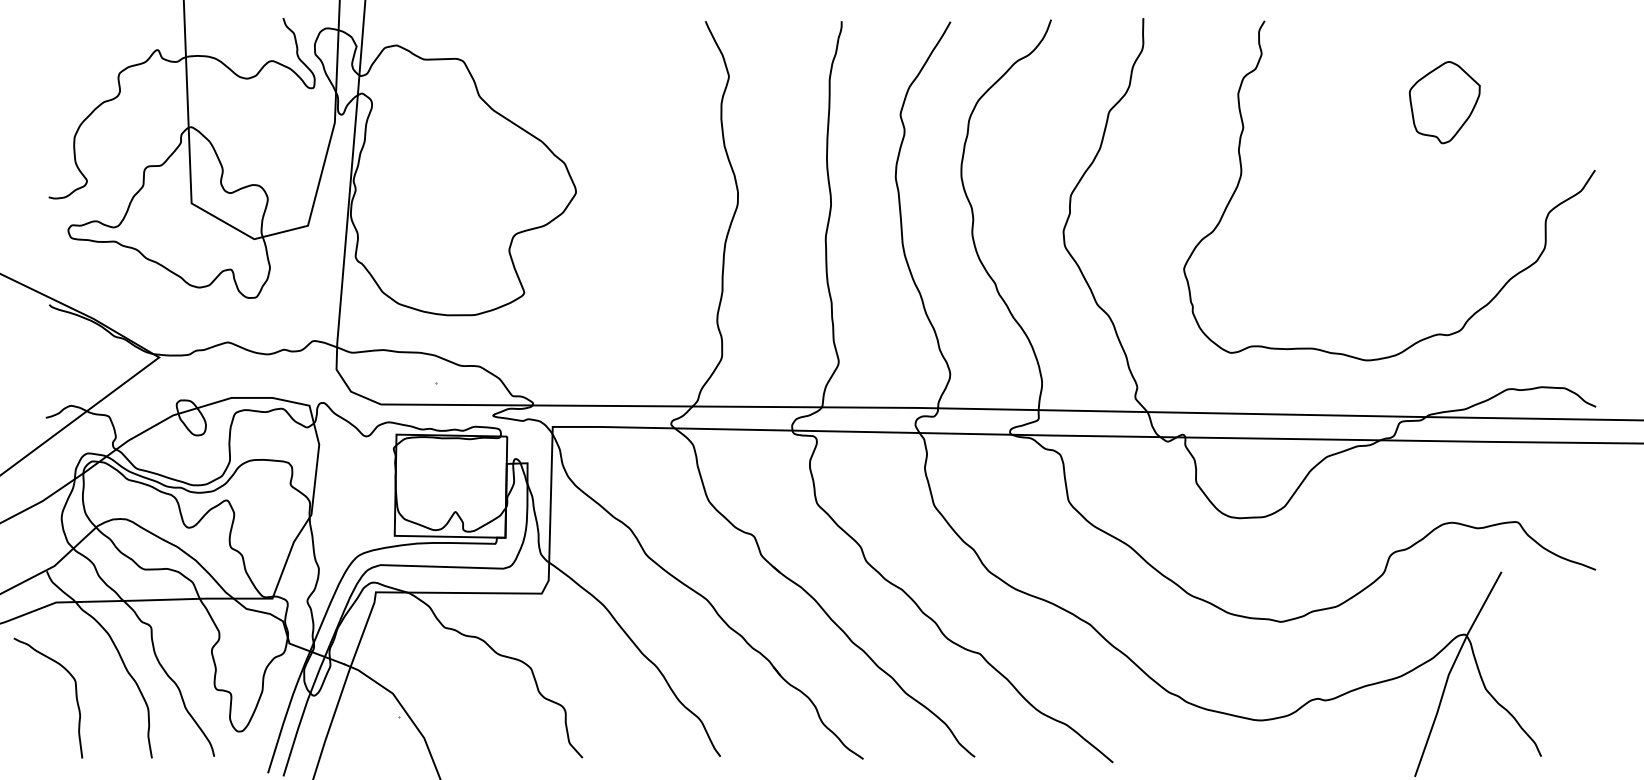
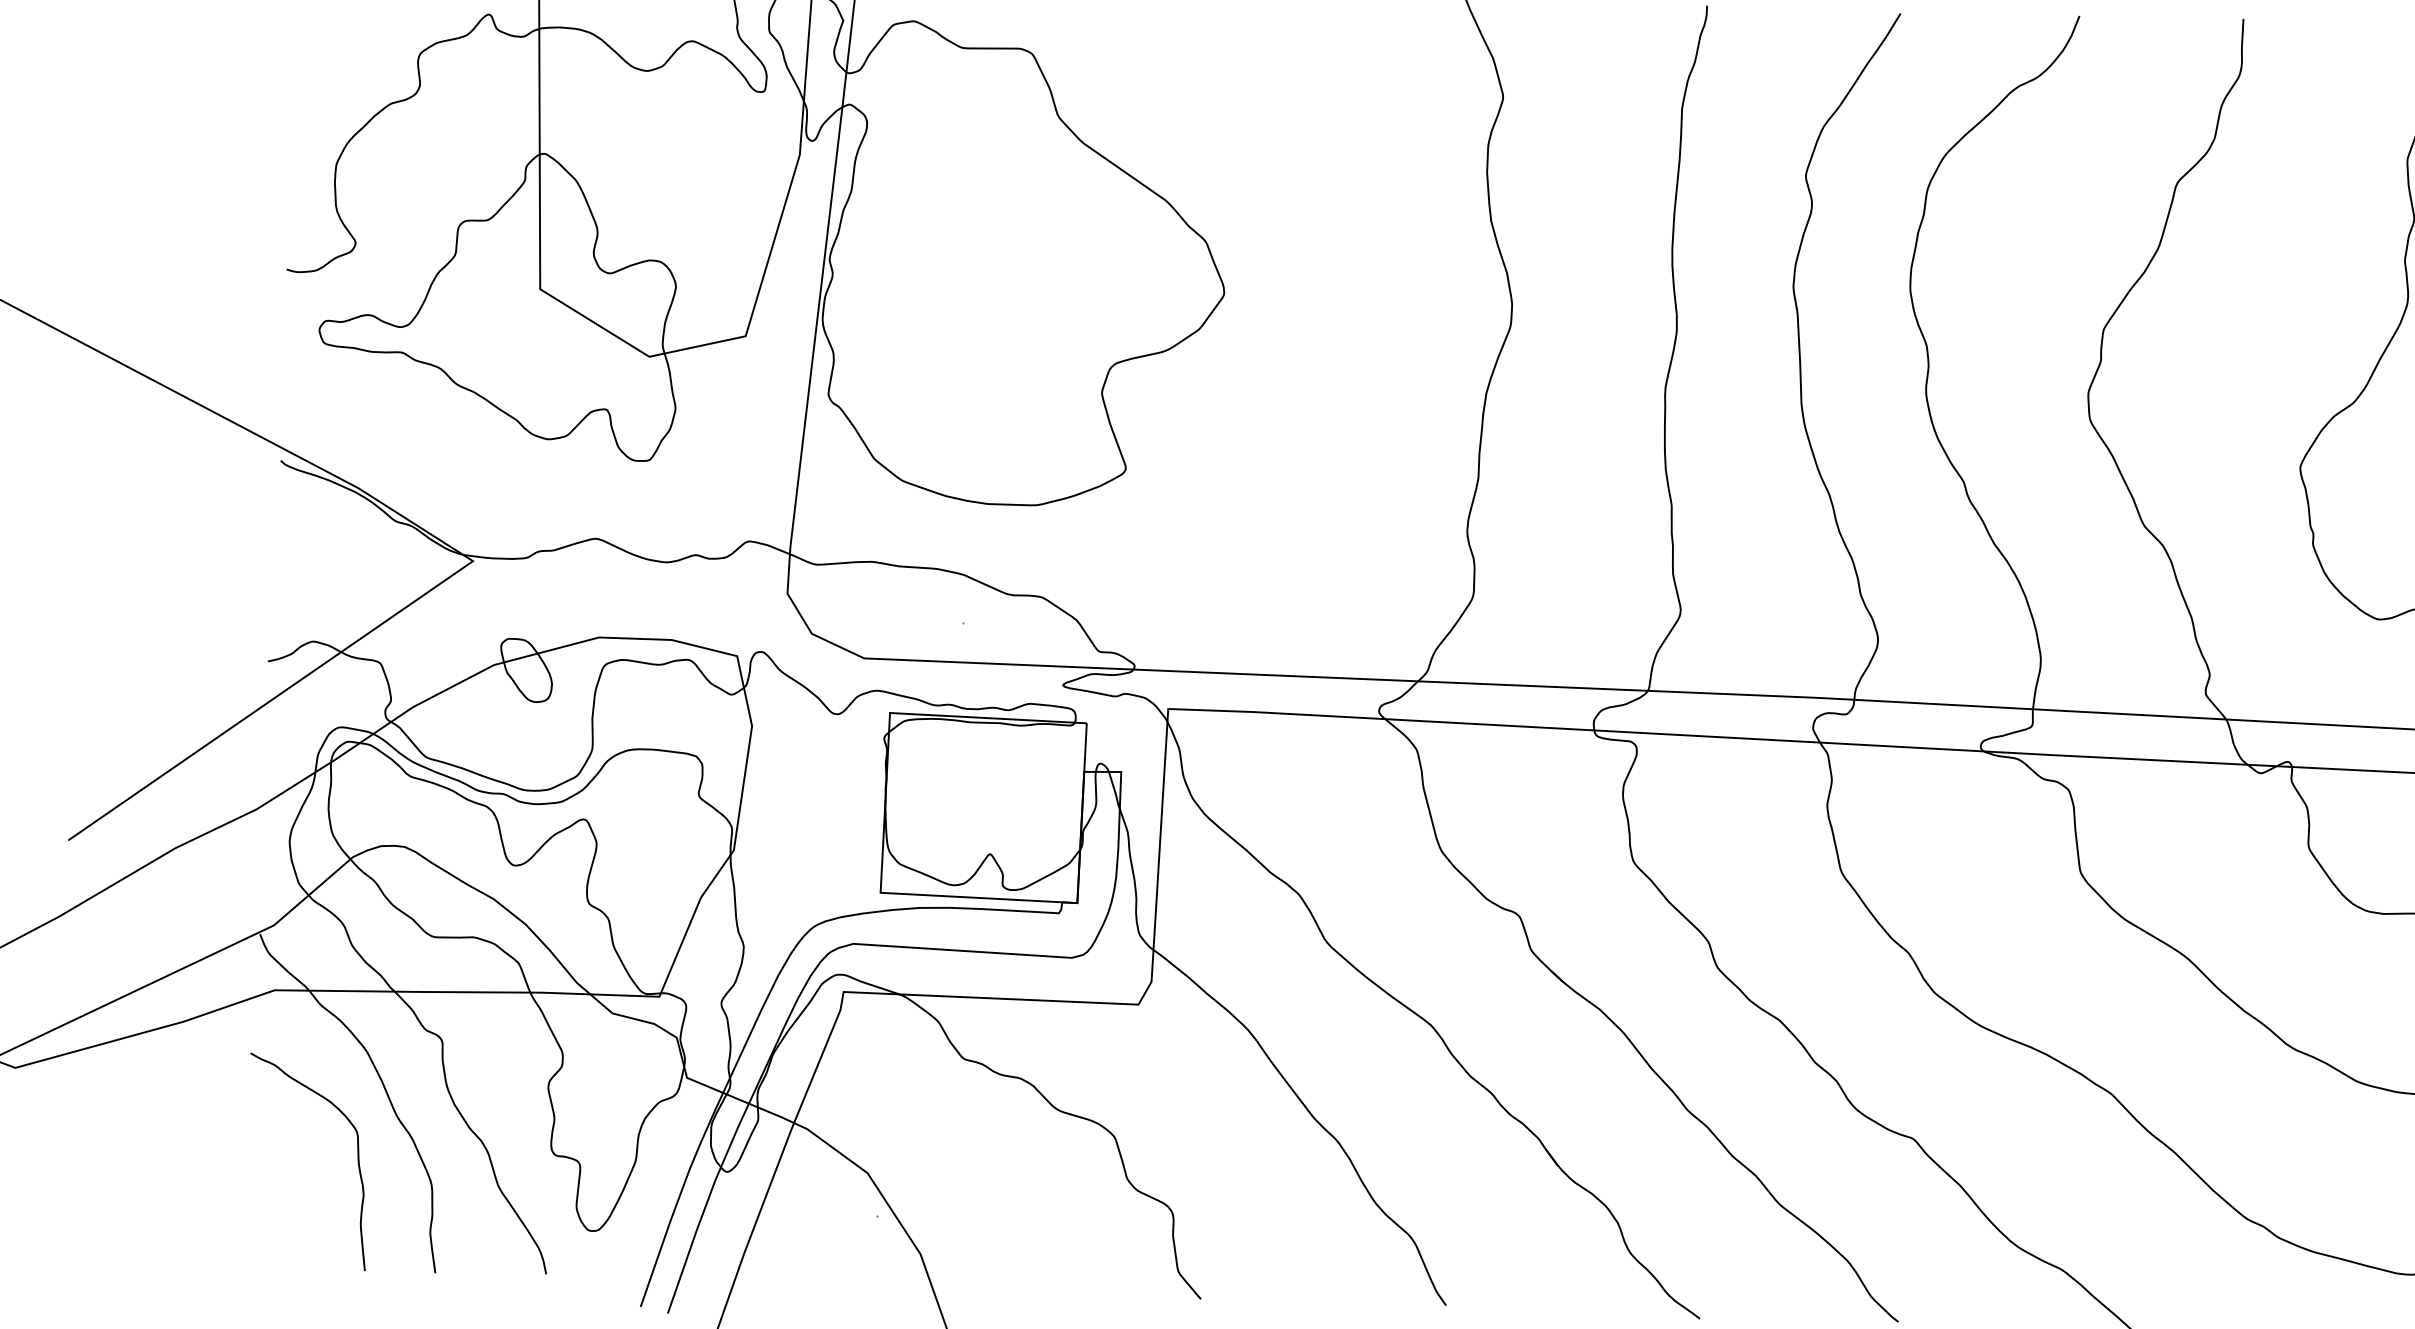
curve: (75, 697) -> (356, 1162), moved

